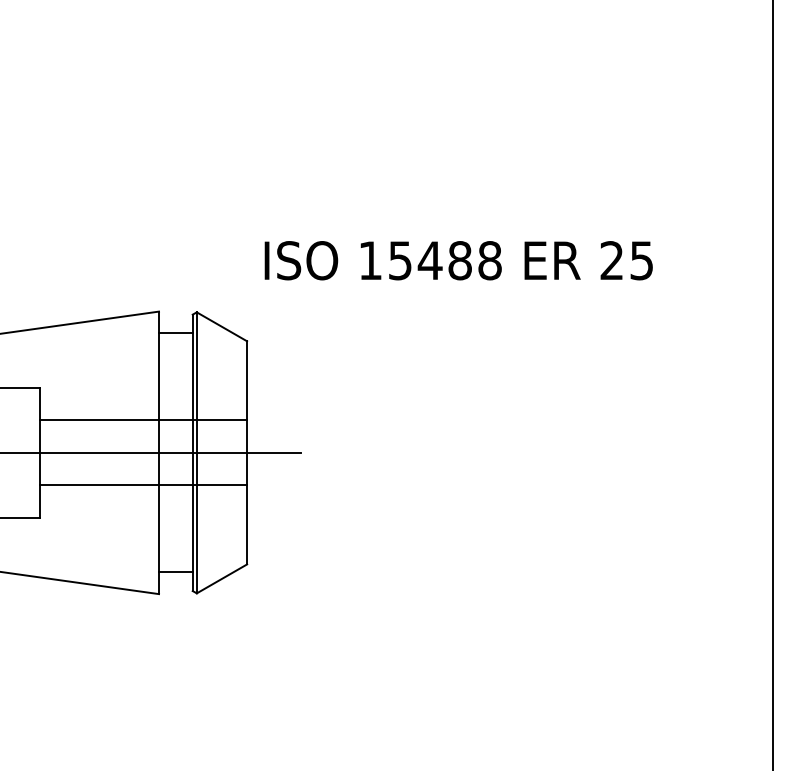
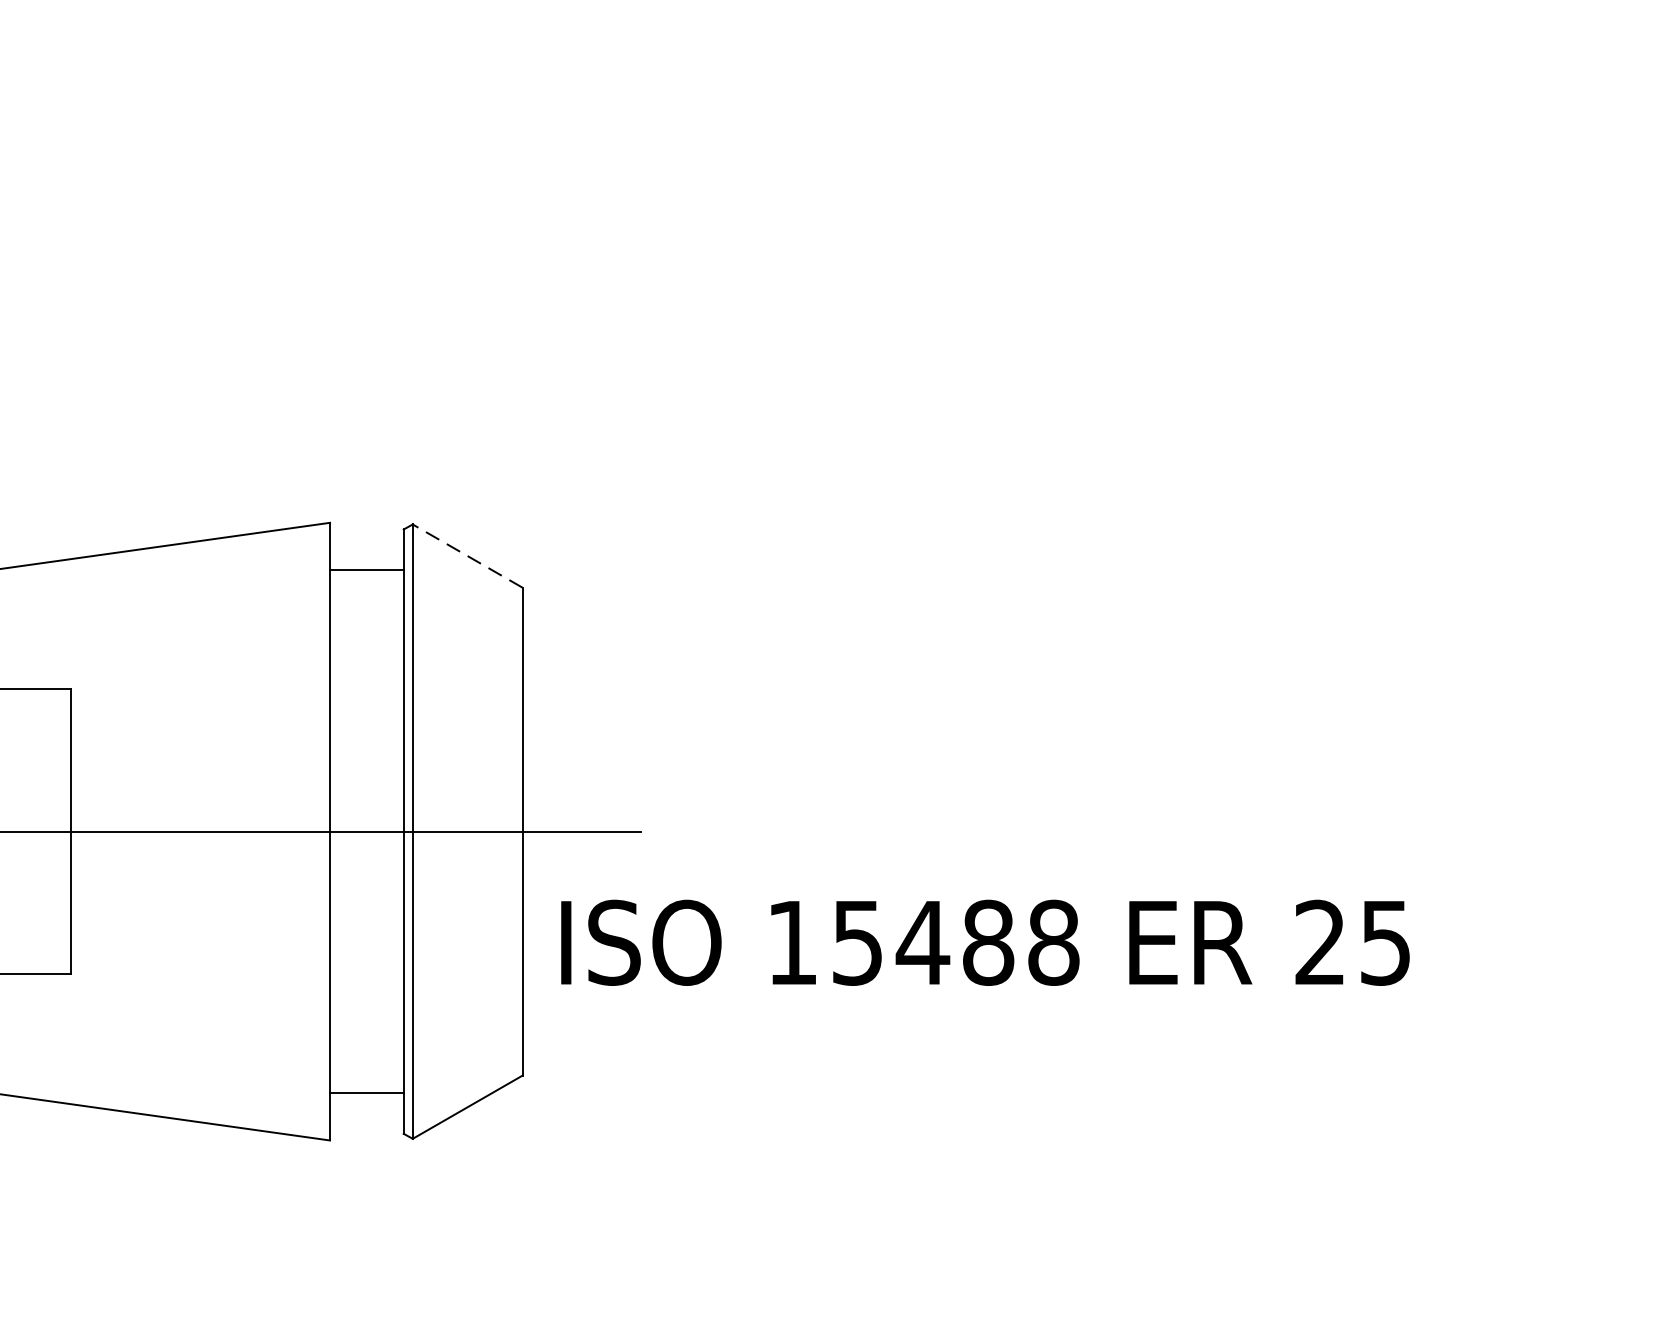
text: (458, 260) -> (984, 942), moved
line: (221, 326) -> (466, 555), solid -> dashed
line: (143, 420) -> (296, 760), removed
line: (143, 485) -> (296, 903), removed

